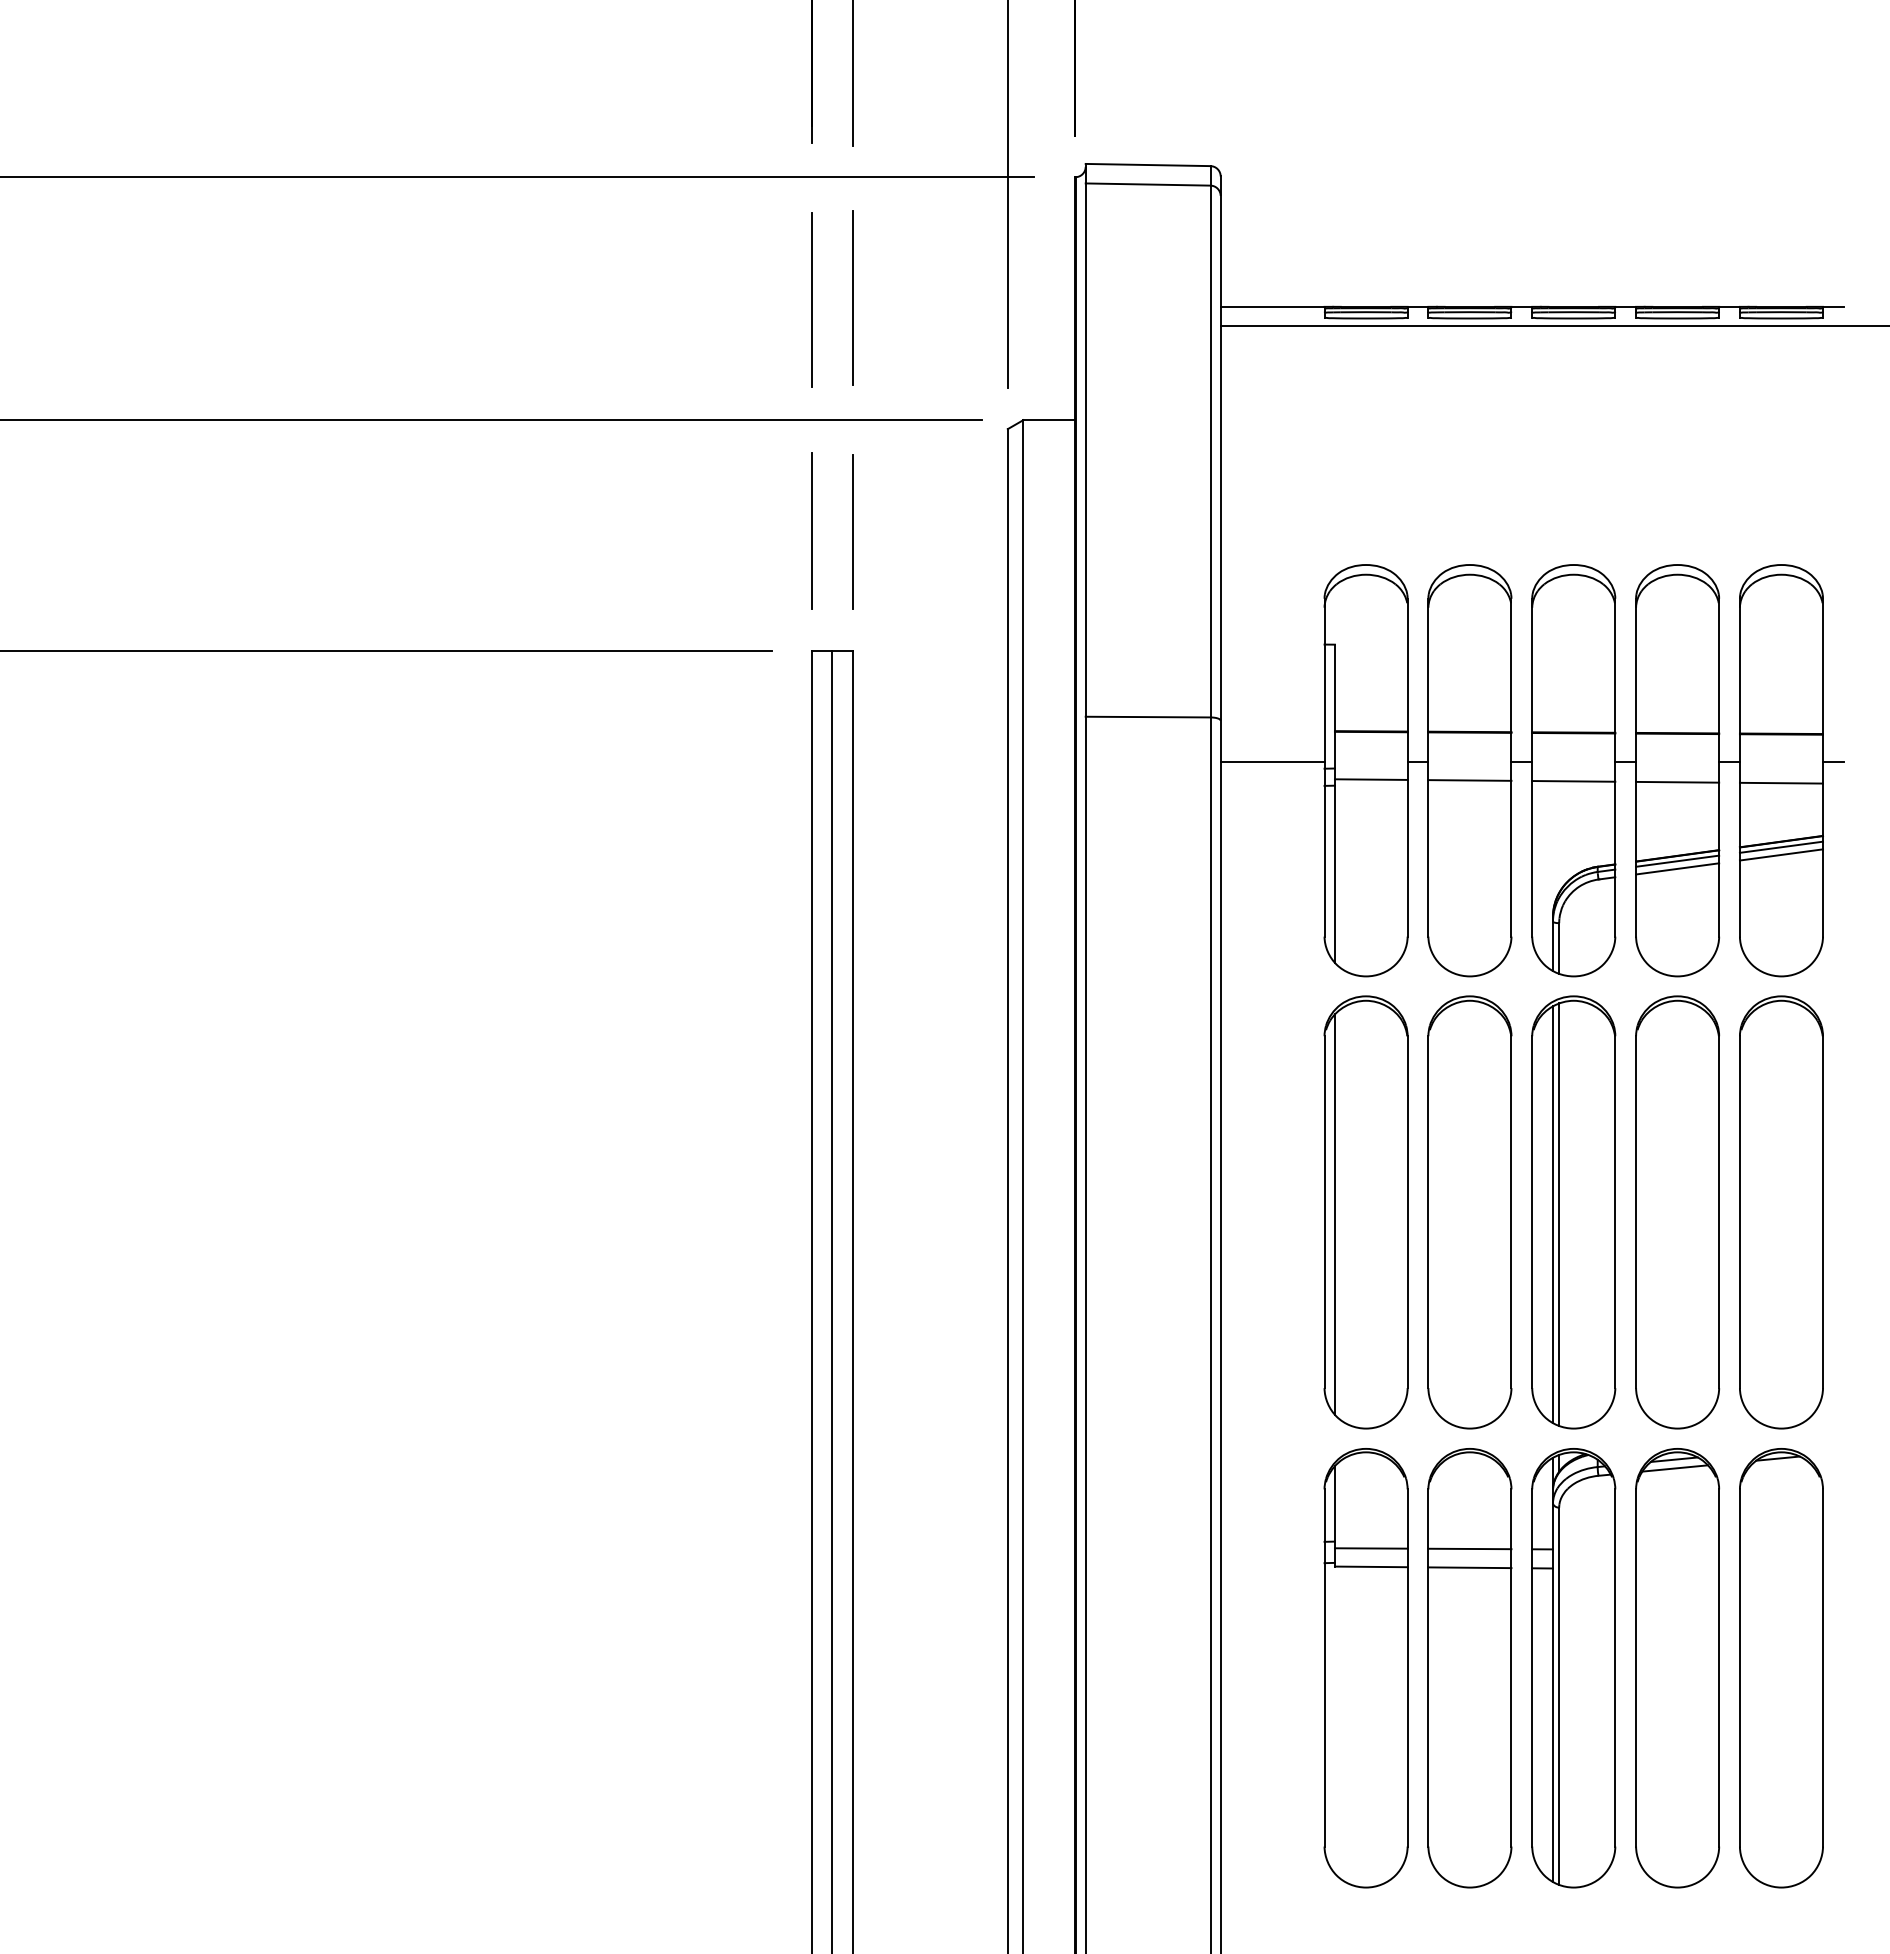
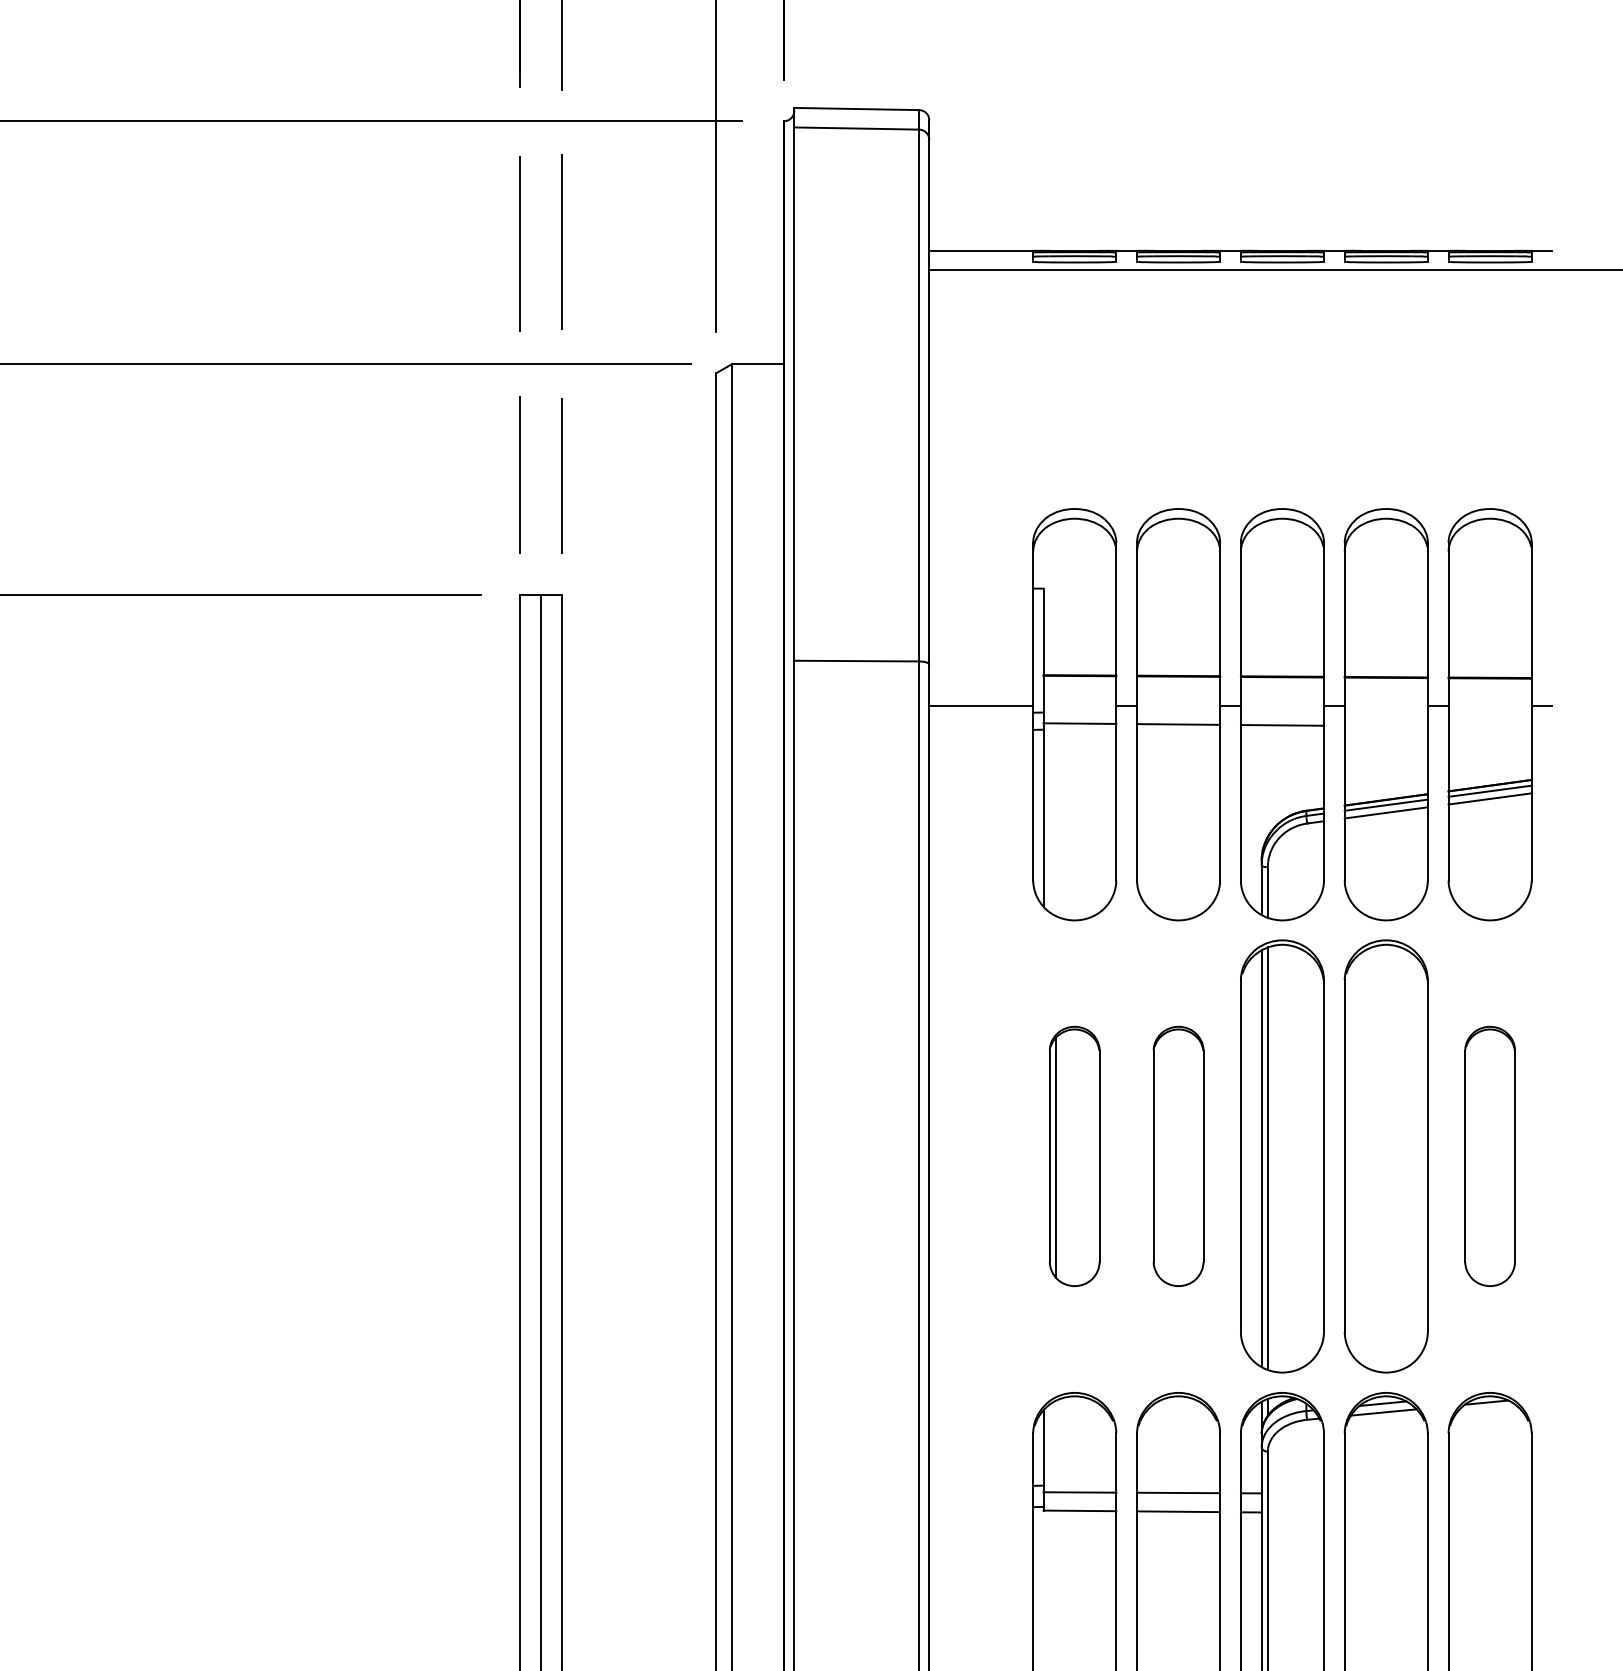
line: (1677, 781) -> (1386, 725), removed
line: (1781, 782) -> (1490, 726), removed
part: (1365, 1212) -> (1074, 1156), size x0.6
part: (1469, 1212) -> (1178, 1156), size x0.6
part: (1781, 1212) -> (1490, 1156), size x0.6

